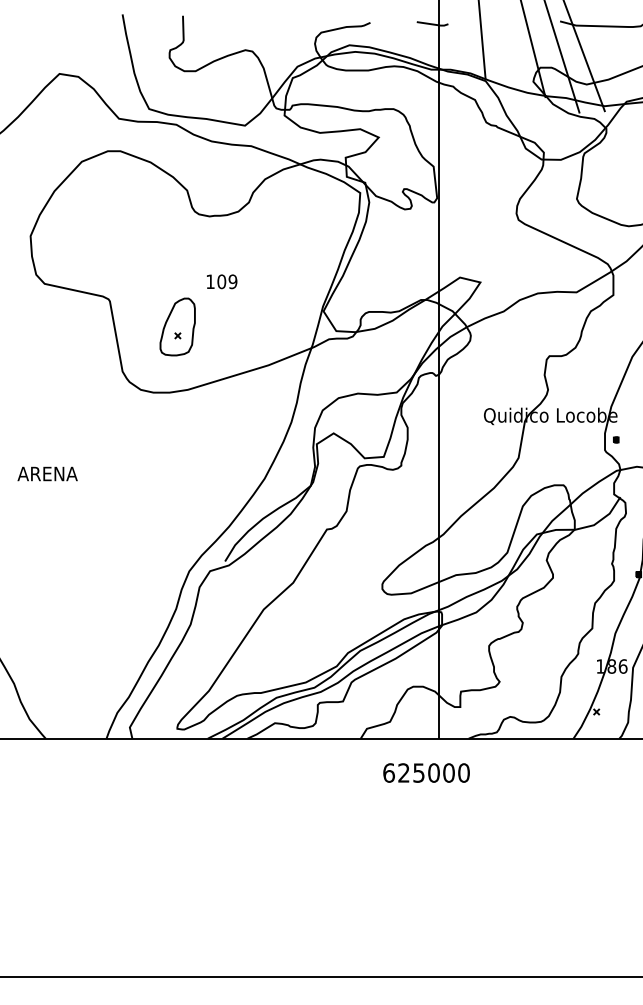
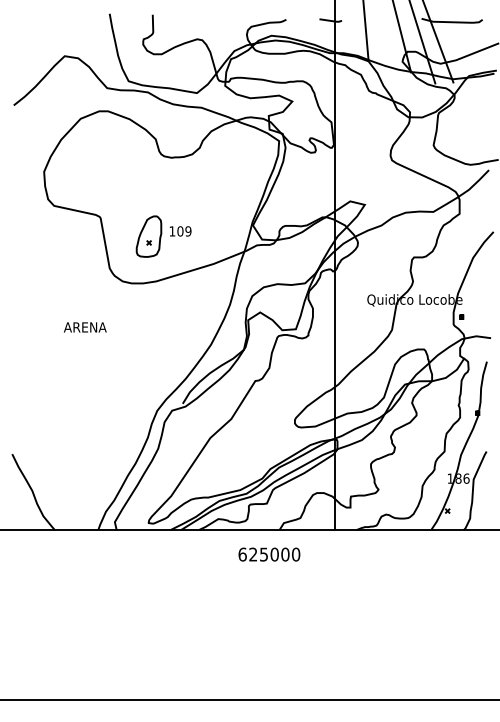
text: (221, 281) -> (180, 231), moved
text: (47, 474) -> (85, 327), moved
text: (426, 772) -> (269, 554), moved

